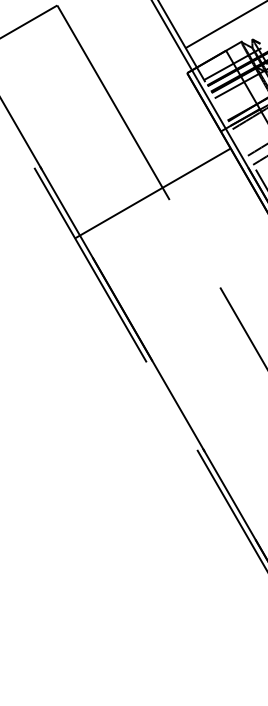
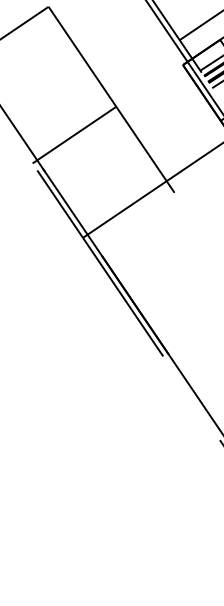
line: (73, 135) -> (74, 135), added

